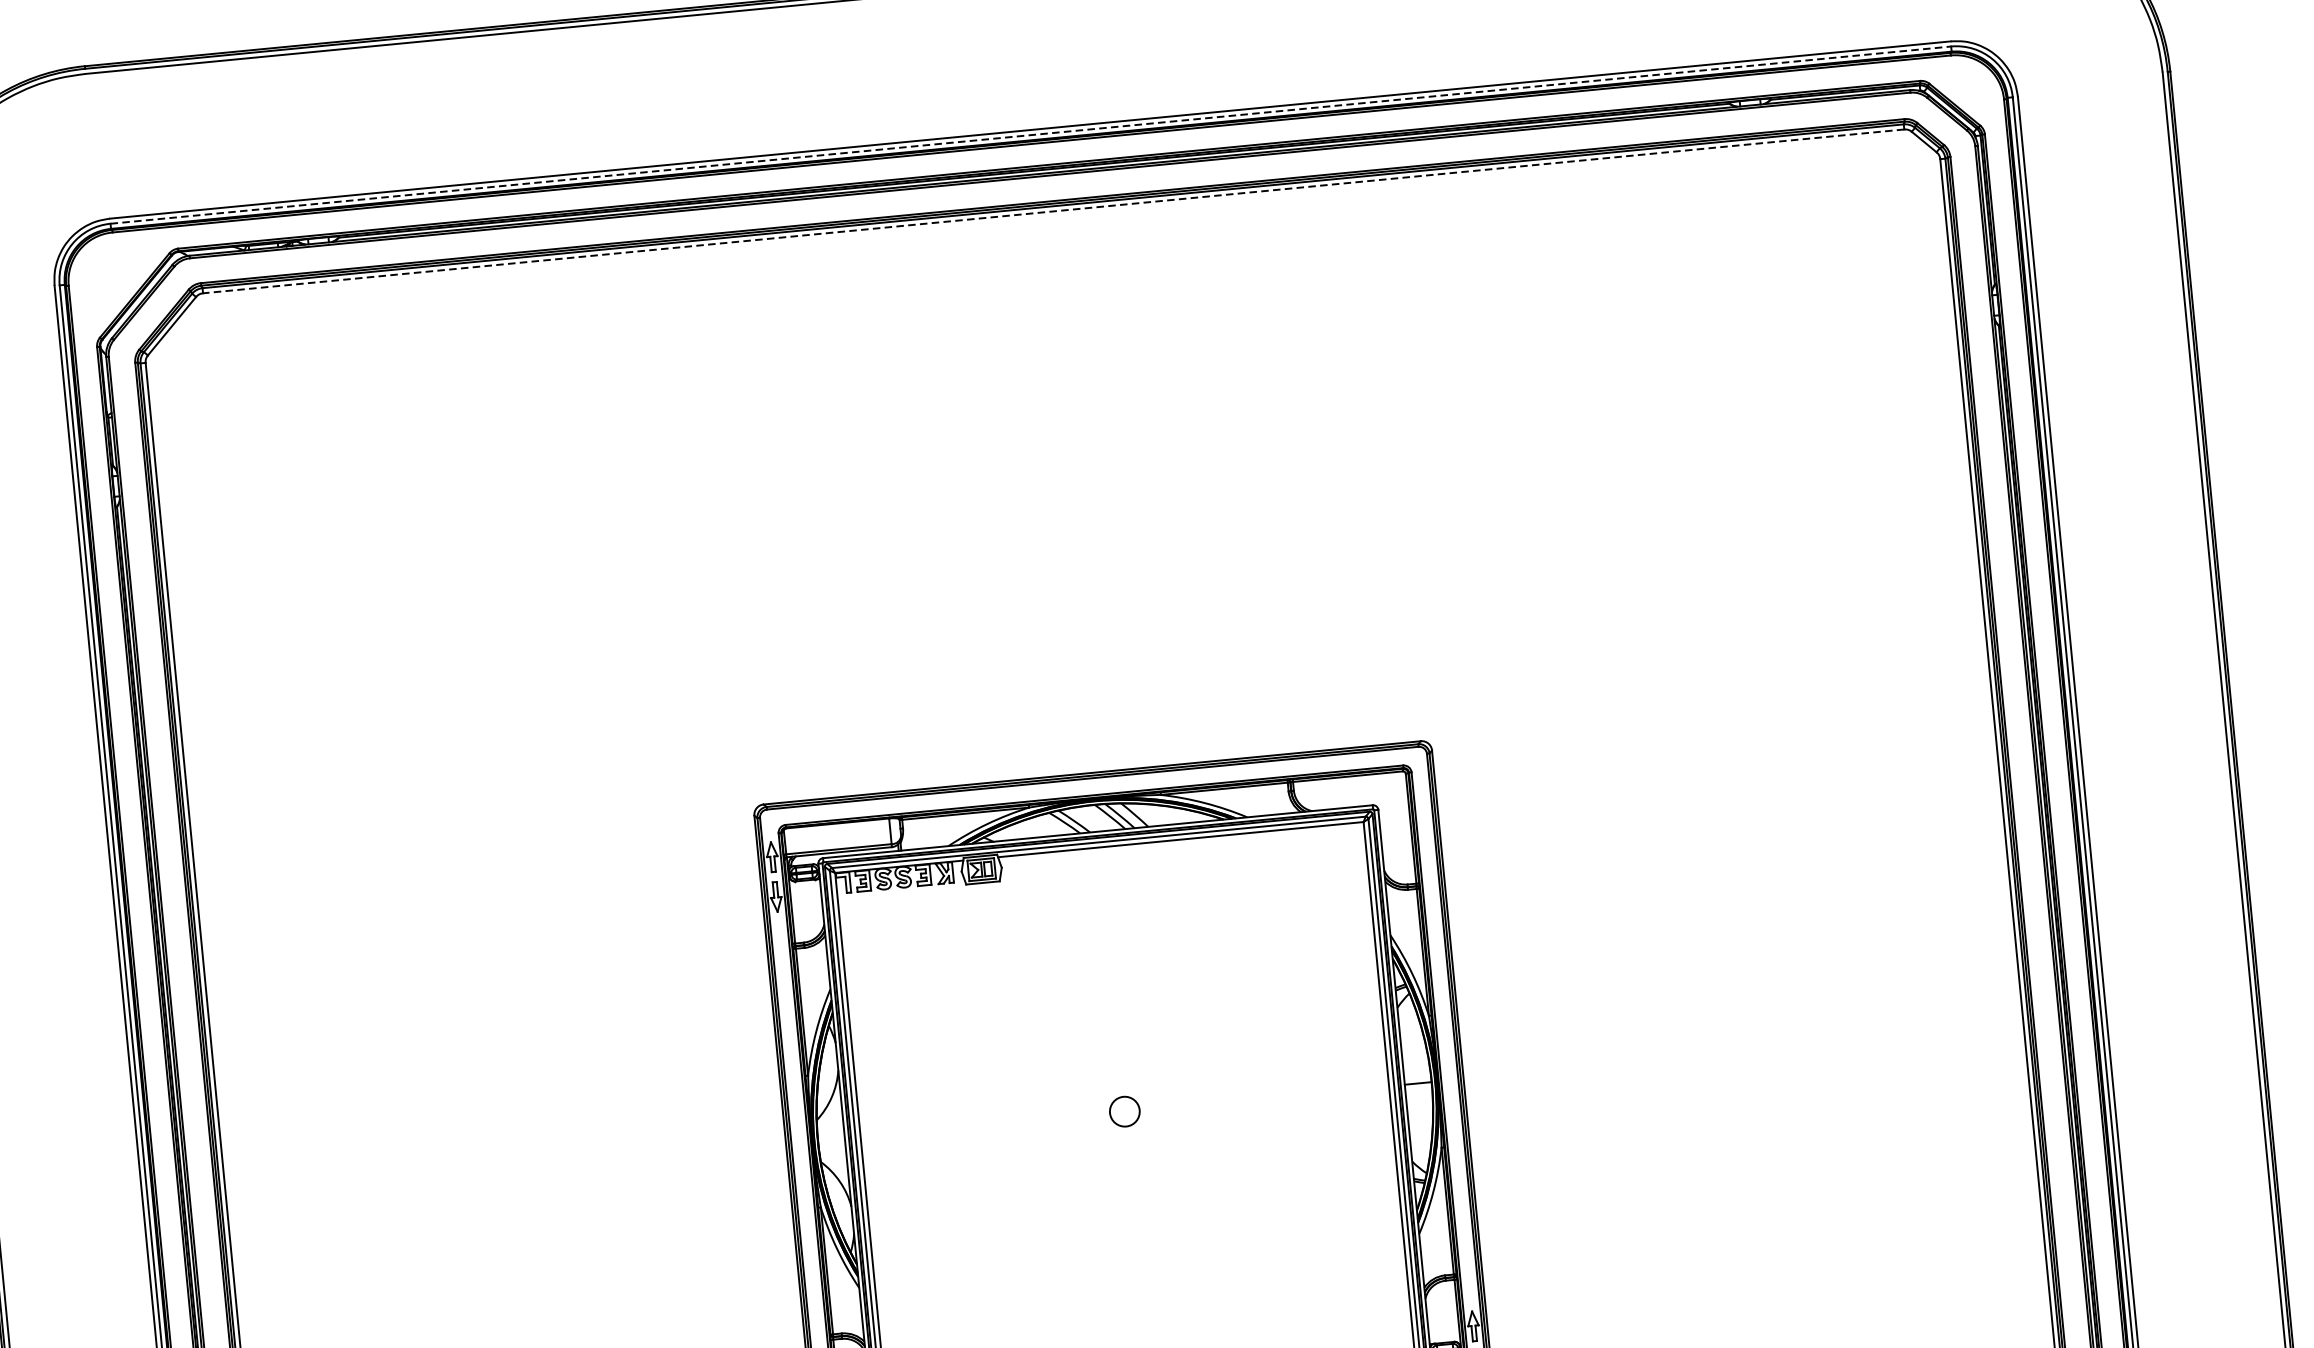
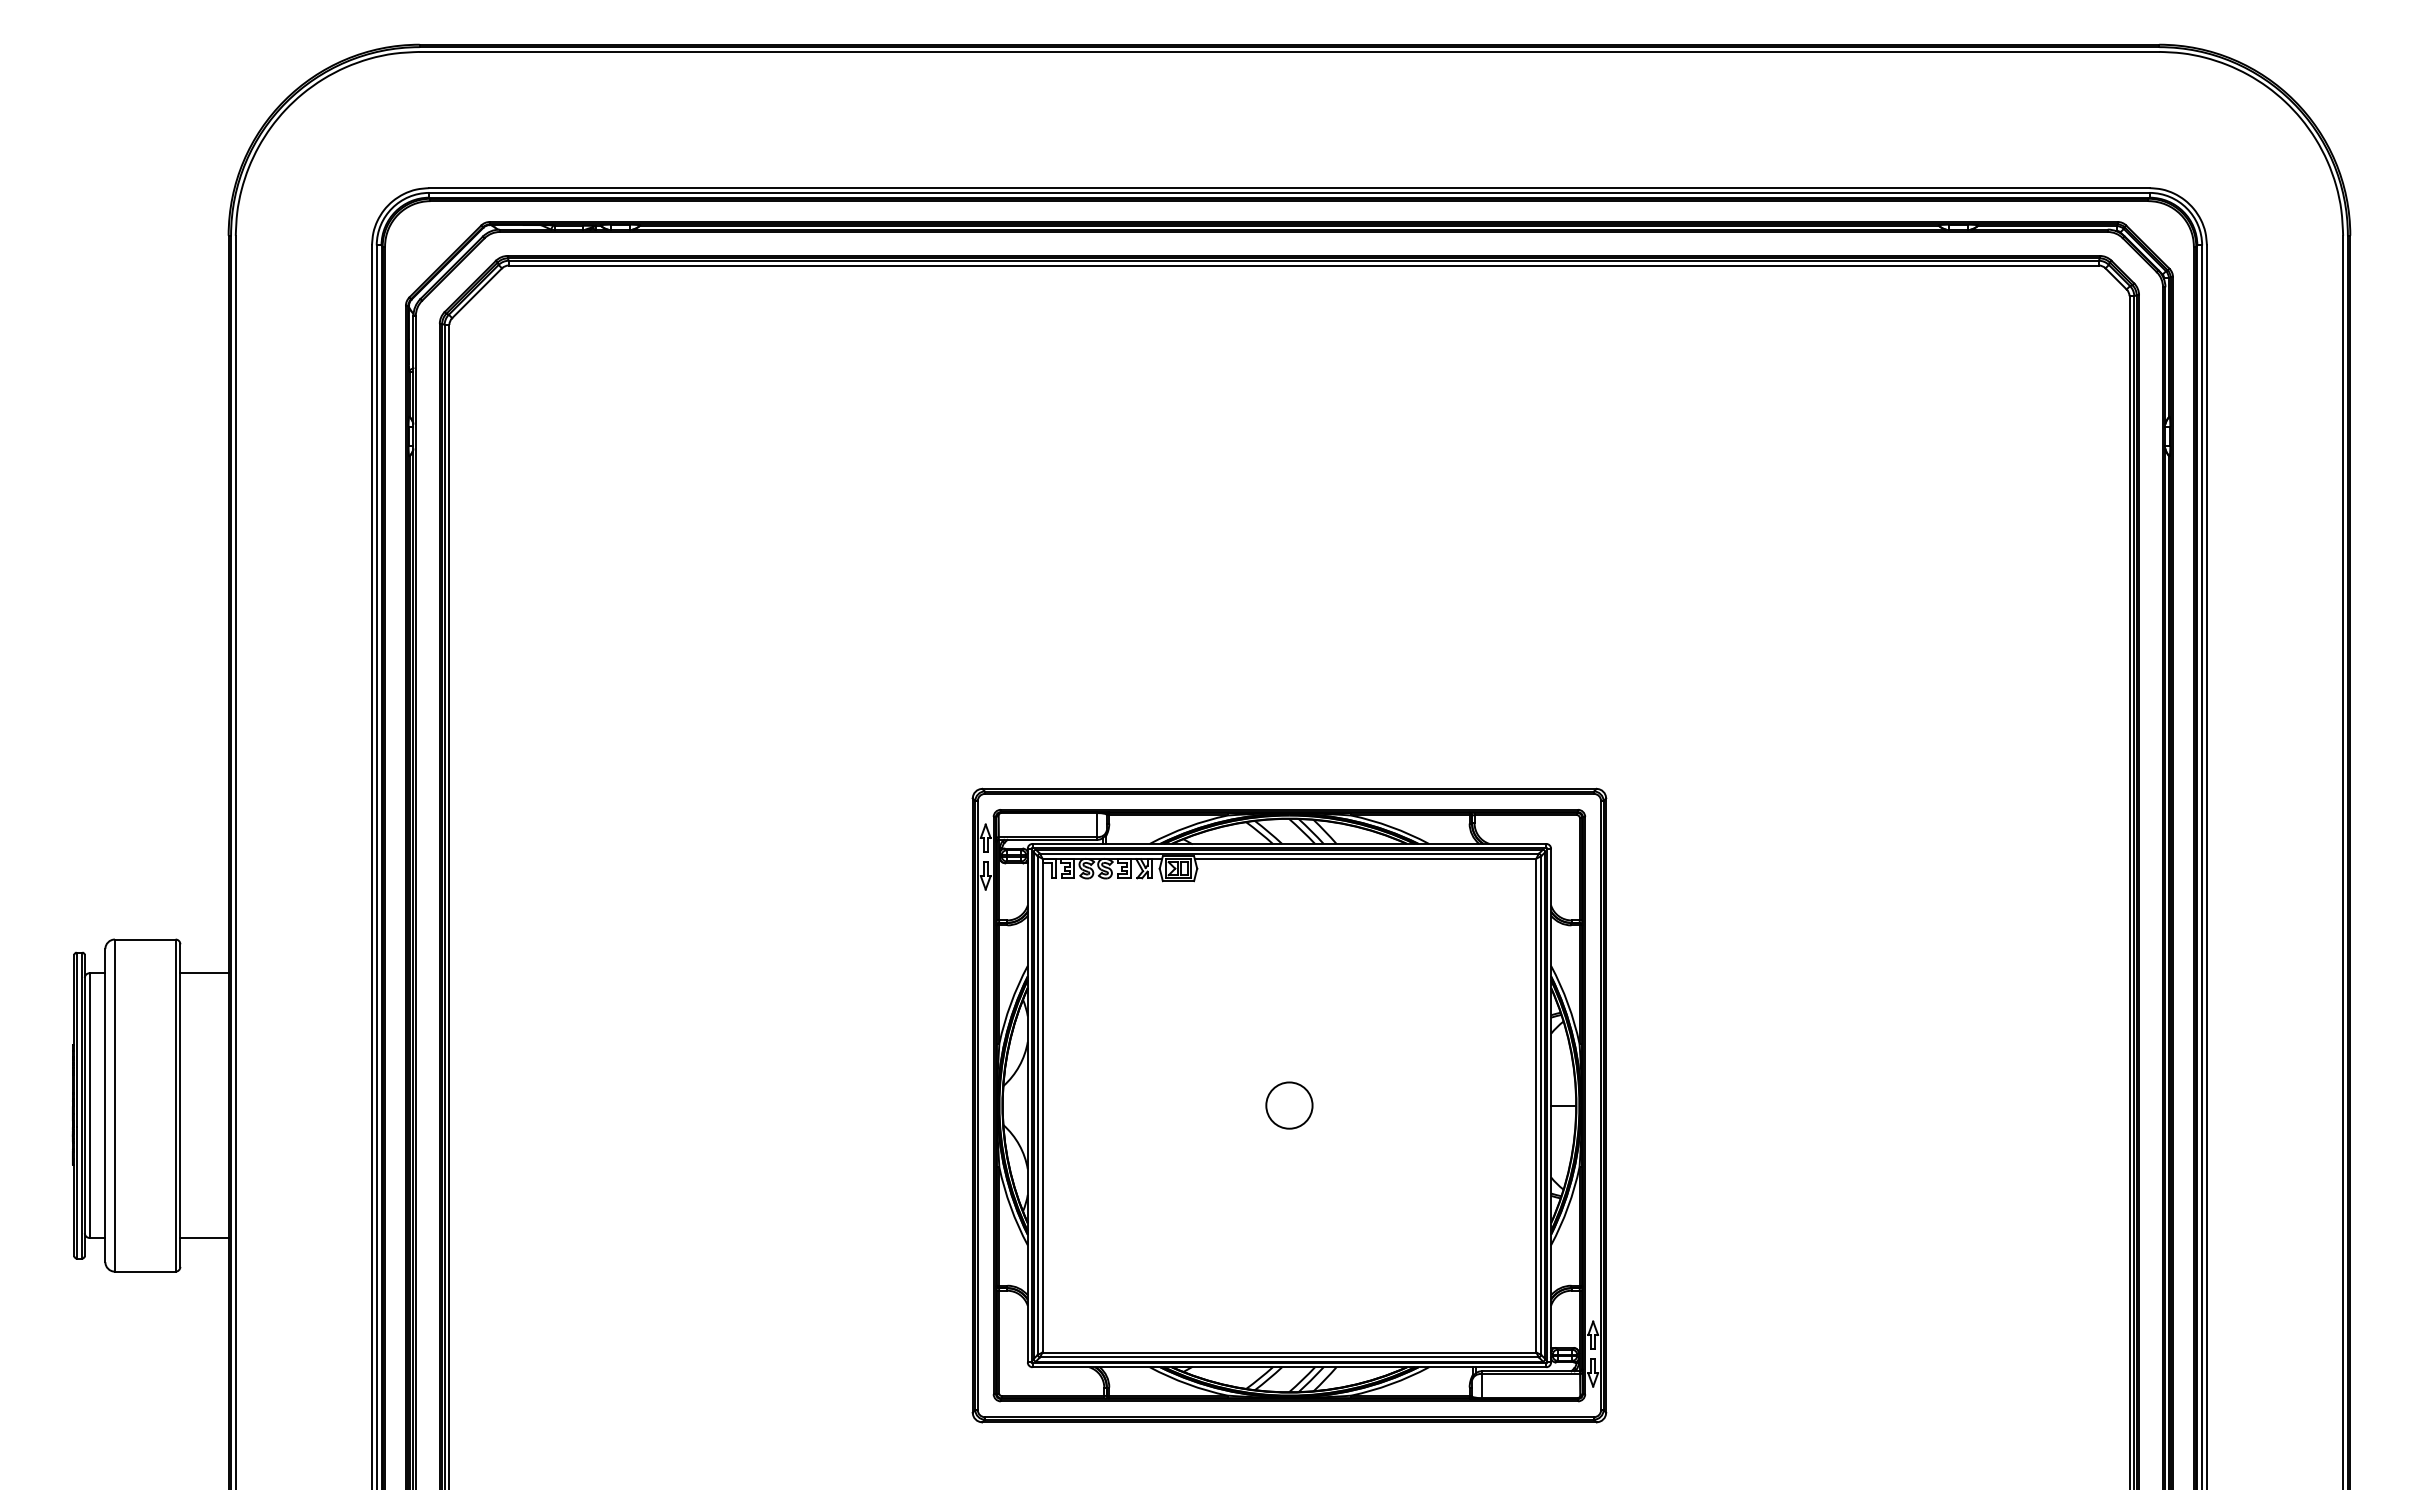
line: (1030, 134) -> (1289, 192), dashed -> solid
line: (1053, 211) -> (1303, 265), dashed -> solid
circle: (1124, 1111) -> (1289, 1105), size x1.67

